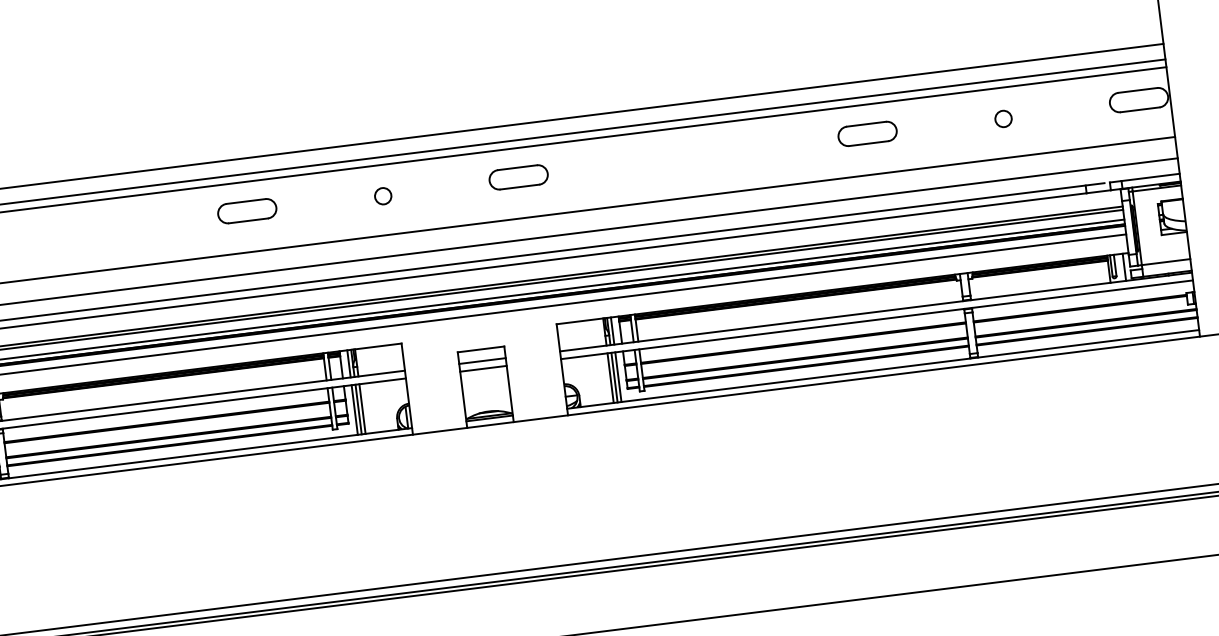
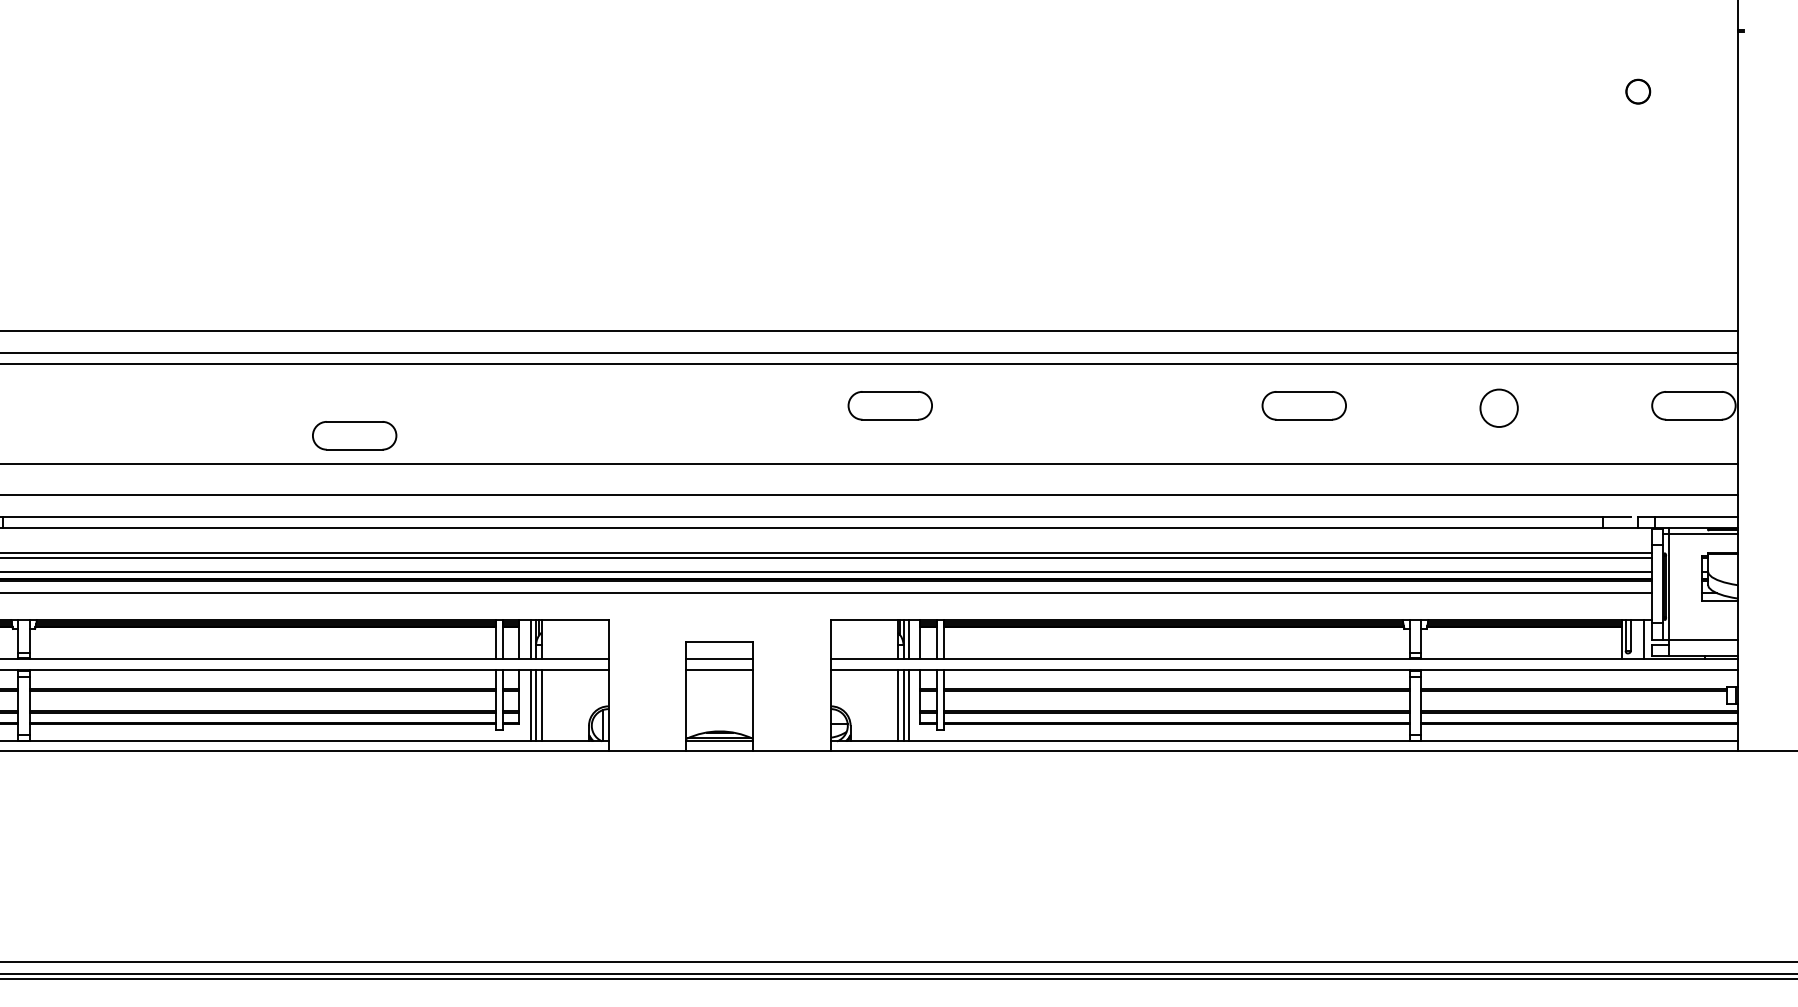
circle: (1003, 118) -> (1498, 408), size x1.6
part: (518, 177) -> (889, 405), moved
circle: (383, 196) -> (608, 408), removed
part: (247, 211) -> (354, 435), moved

